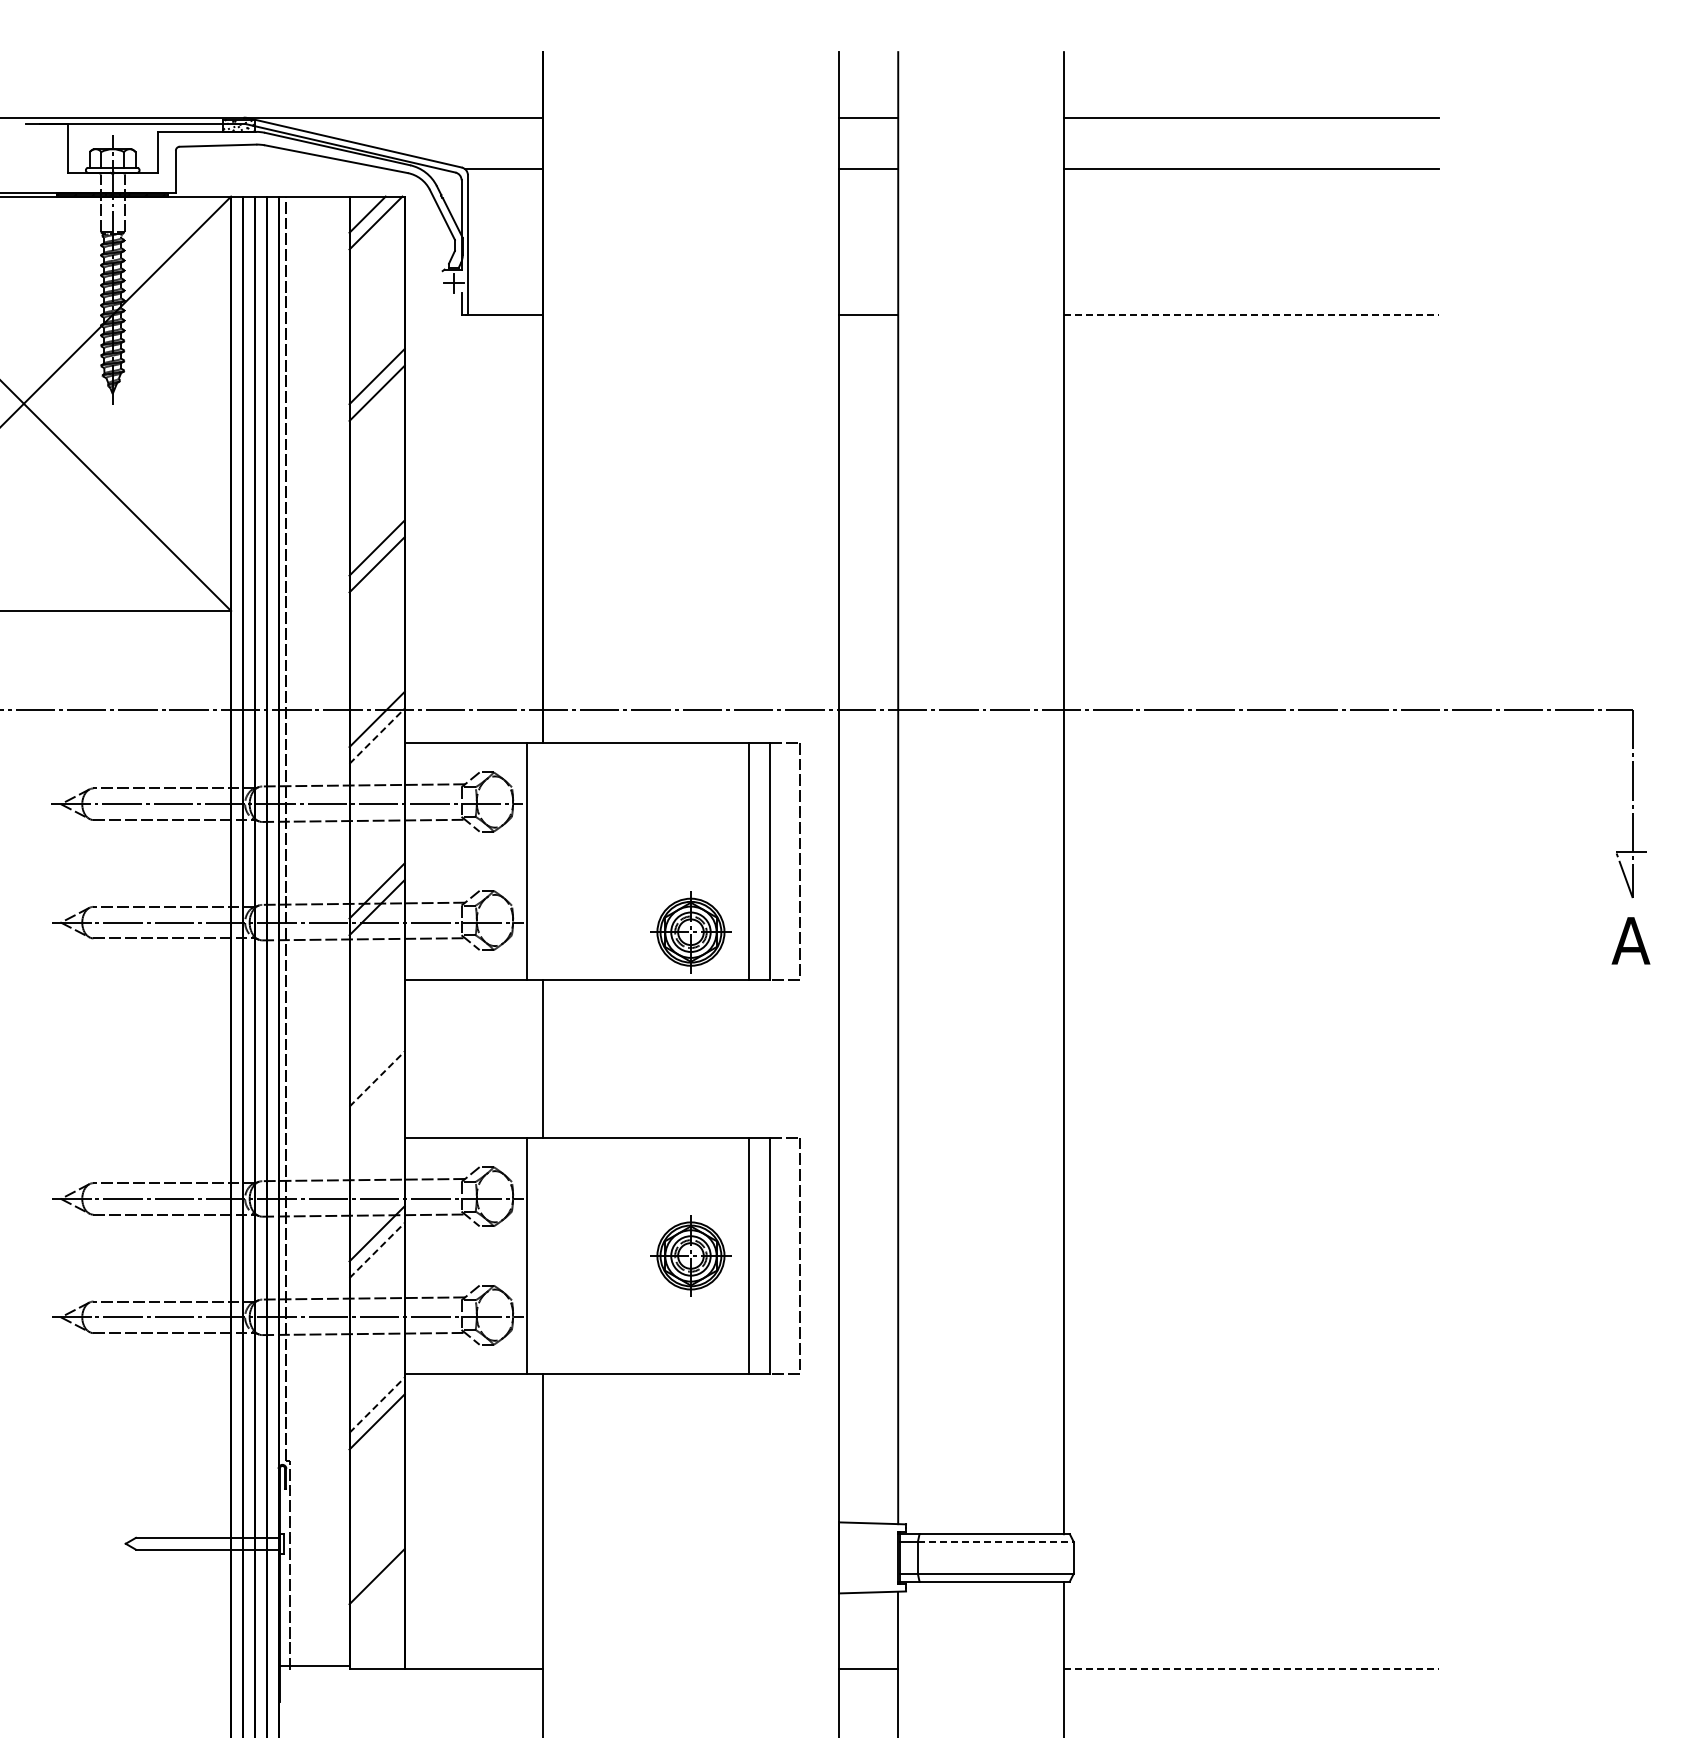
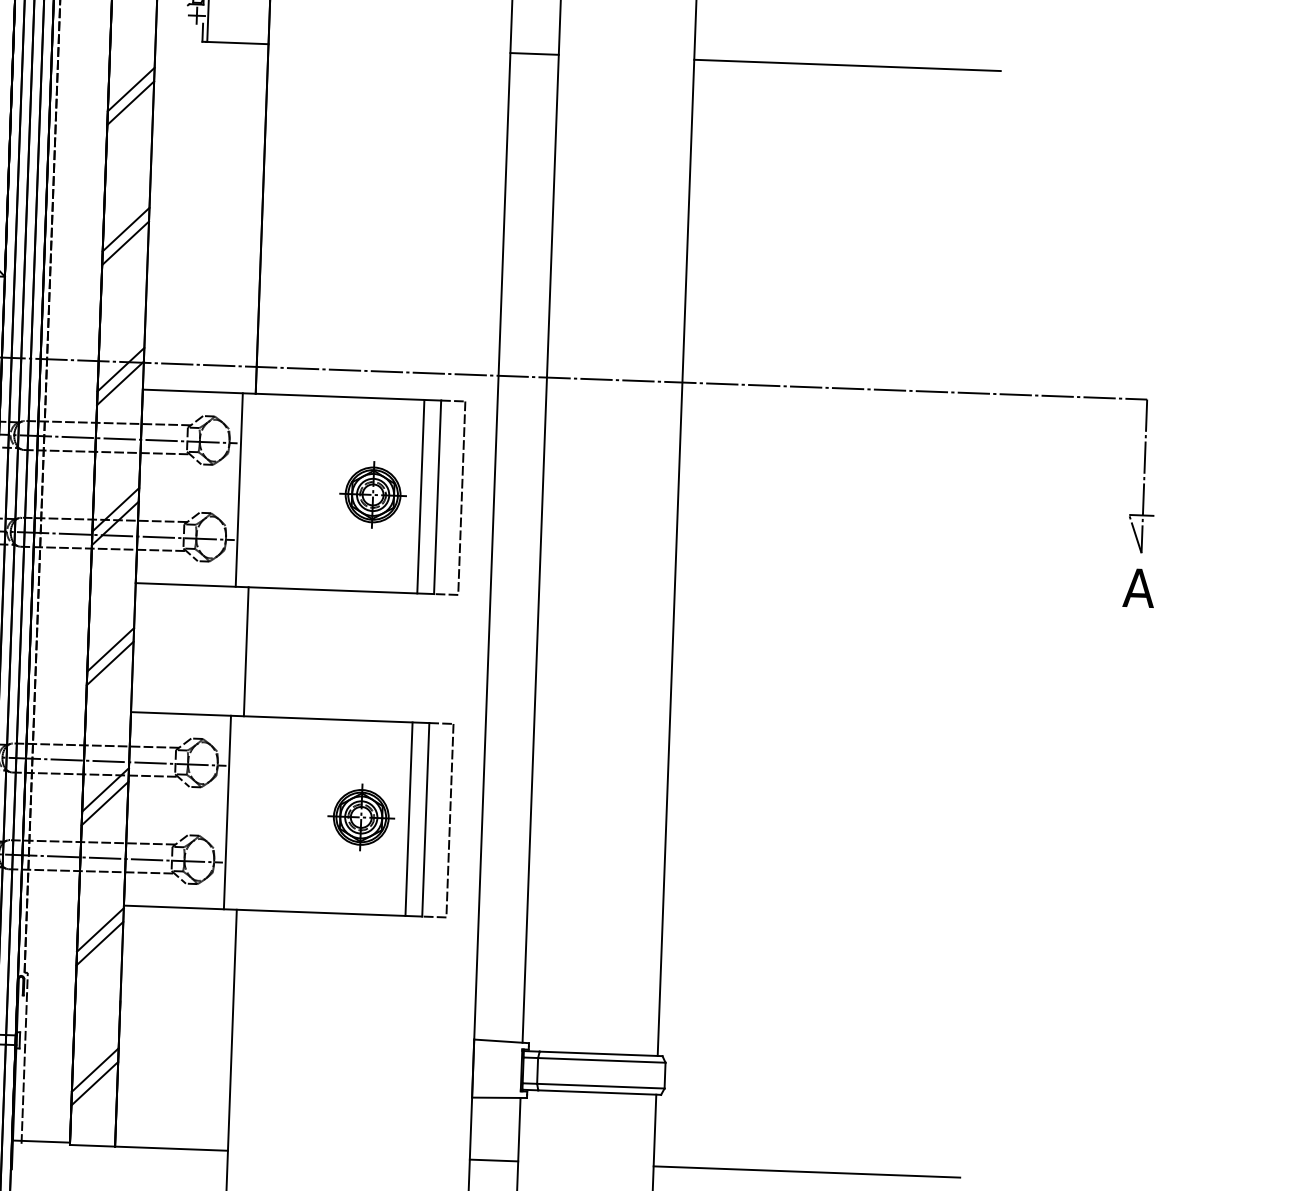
line: (1251, 314) -> (847, 65), dashed -> solid
line: (377, 735) -> (120, 382), dashed -> solid
part: (690, 932) -> (372, 495), moved
line: (376, 1061) -> (110, 649), added
line: (377, 1078) -> (110, 663), dashed -> solid
line: (377, 1250) -> (105, 803), dashed -> solid
line: (377, 1404) -> (100, 929), dashed -> solid
line: (995, 1542) -> (601, 1060), dashed -> solid
line: (376, 1593) -> (94, 1083), added
line: (1251, 1669) -> (806, 1172), dashed -> solid

